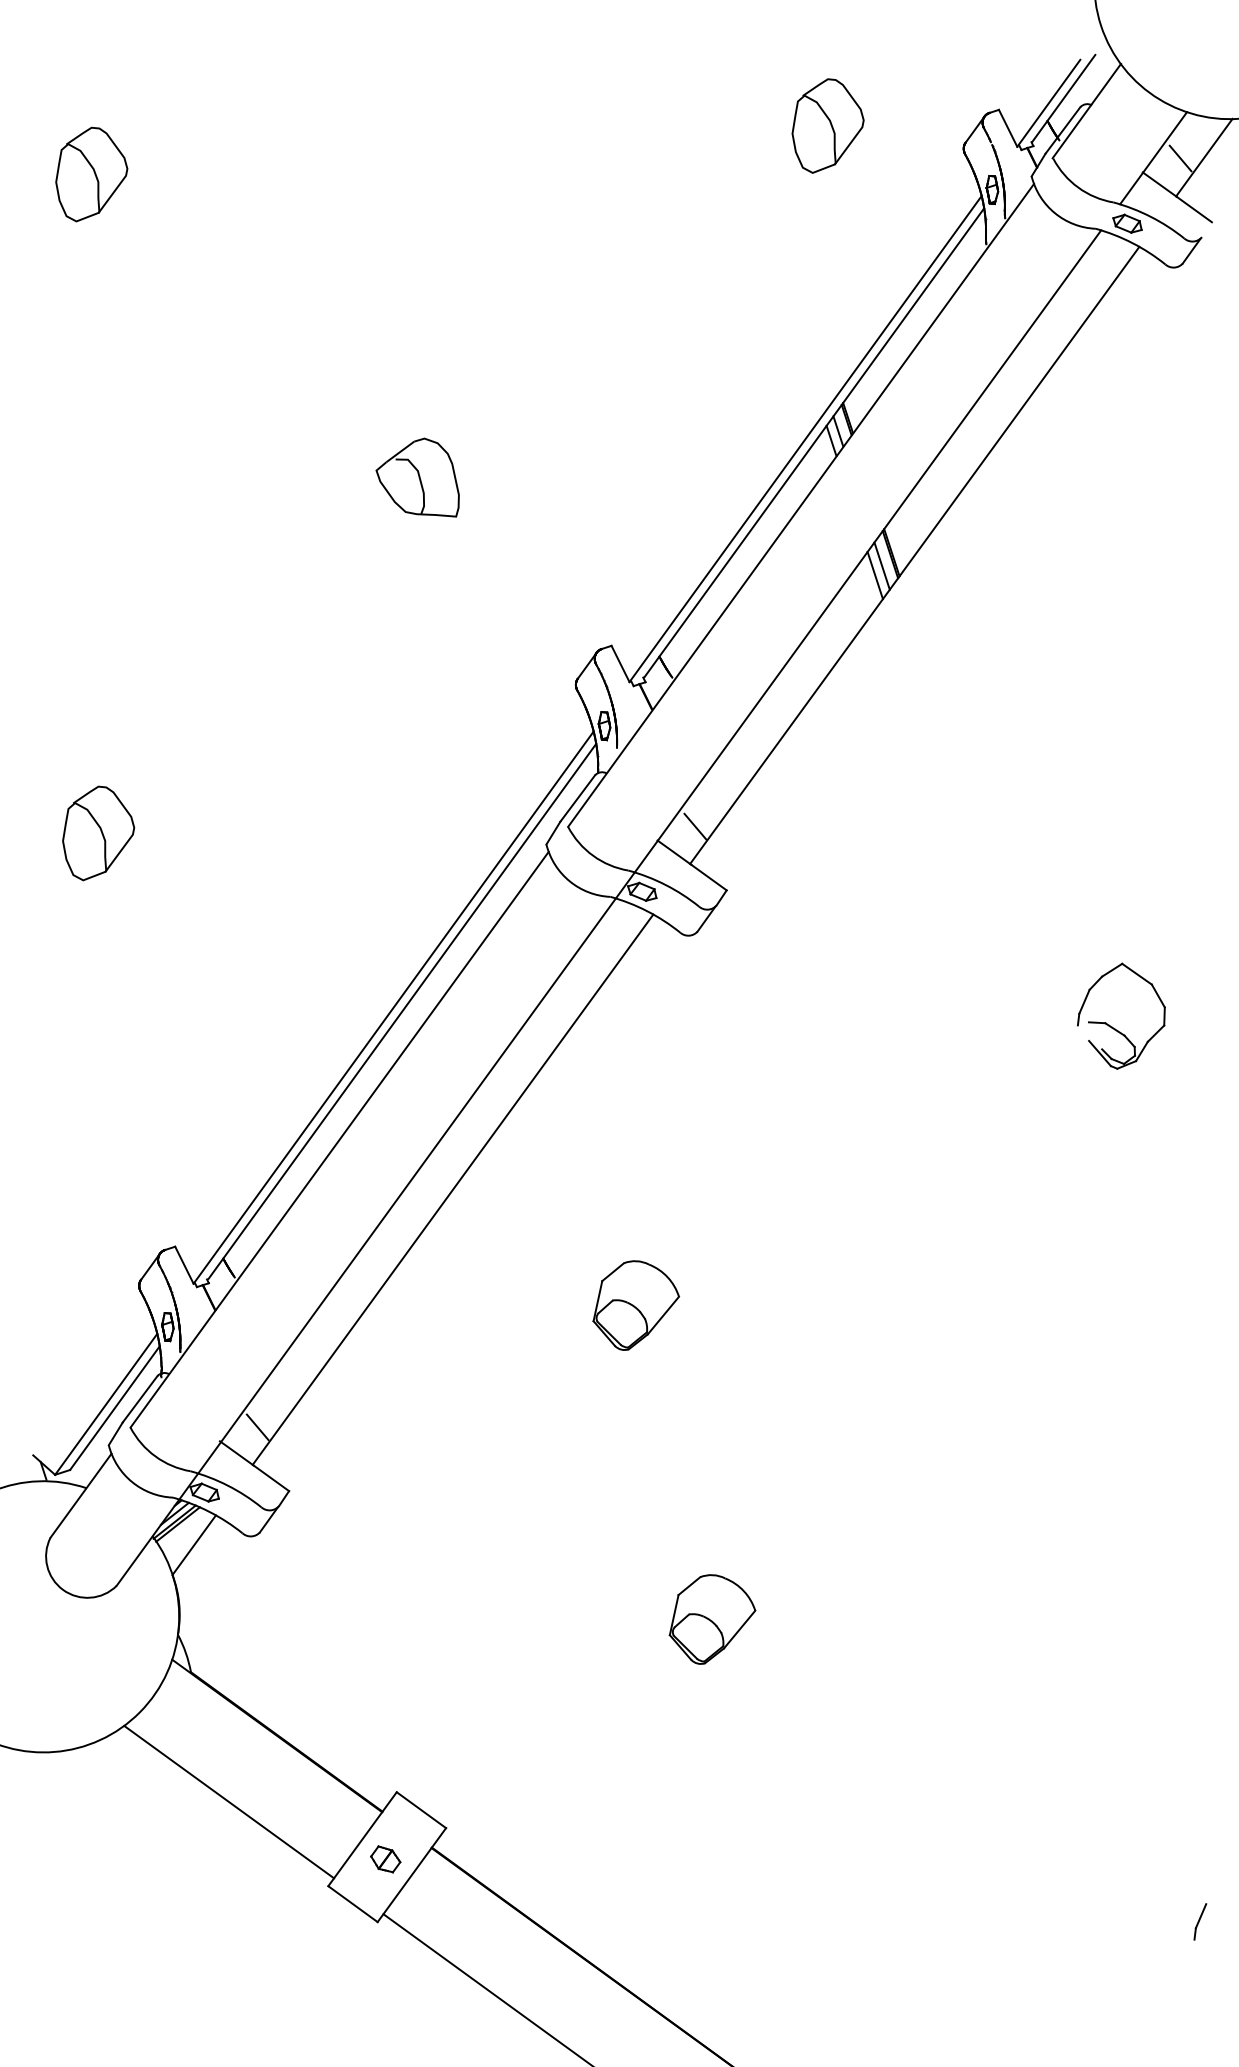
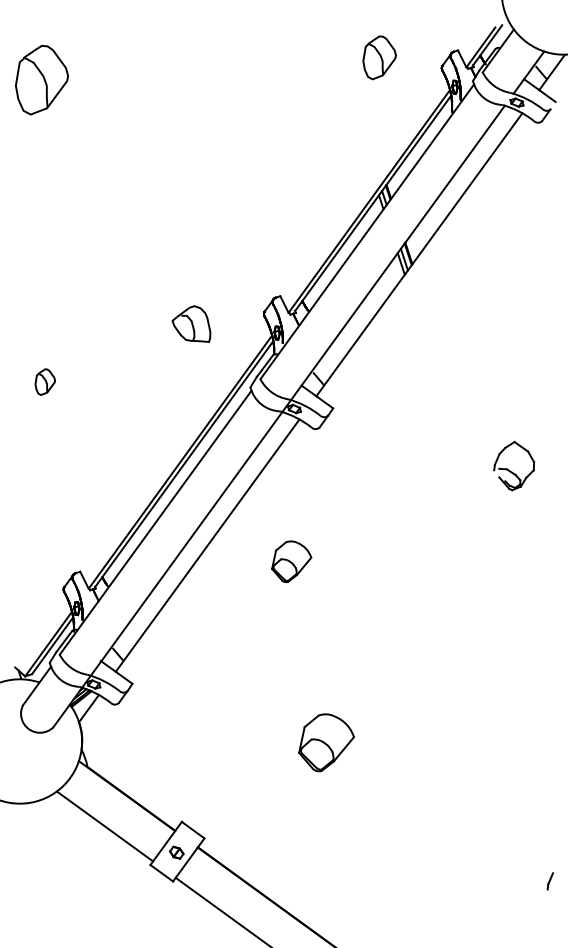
part: (90, 173) -> (41, 79), size x1.6
part: (417, 476) -> (191, 323), moved
part: (99, 831) -> (45, 381), size x0.6
part: (635, 1304) -> (291, 561), moved
part: (712, 1619) -> (326, 742), size x1.4

